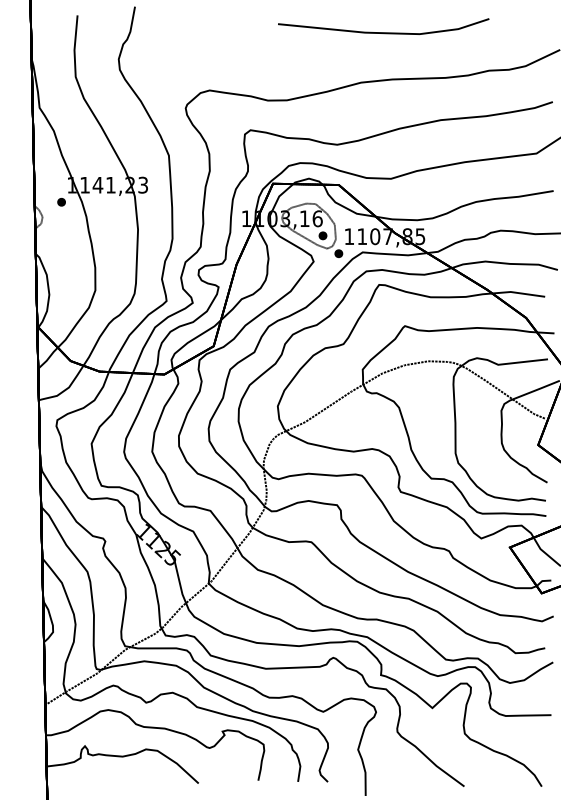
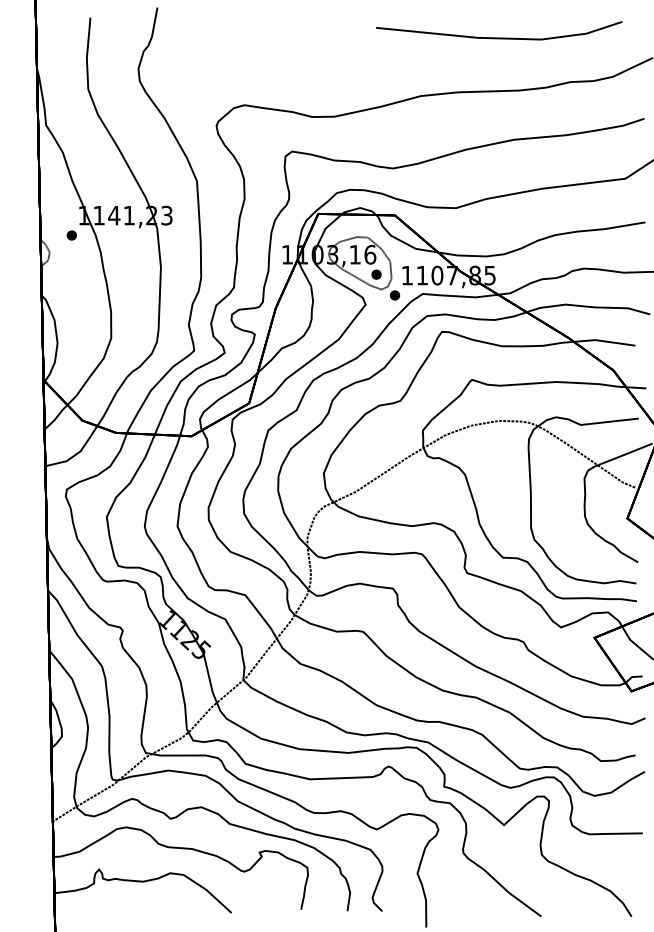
line: (383, 32) -> (499, 37), moved

